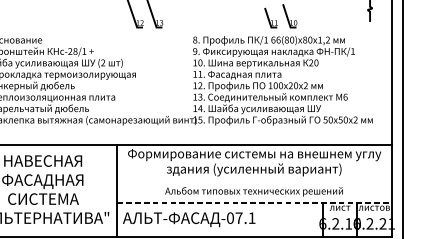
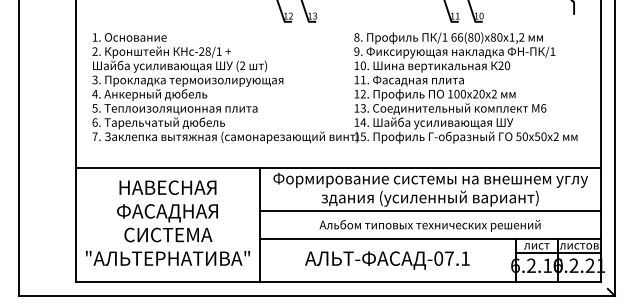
line: (254, 179) -> (430, 210), added
line: (255, 202) -> (431, 239), dashed -> solid
line: (356, 214) -> (557, 253), added
text: (189, 219) -> (387, 260), moved

